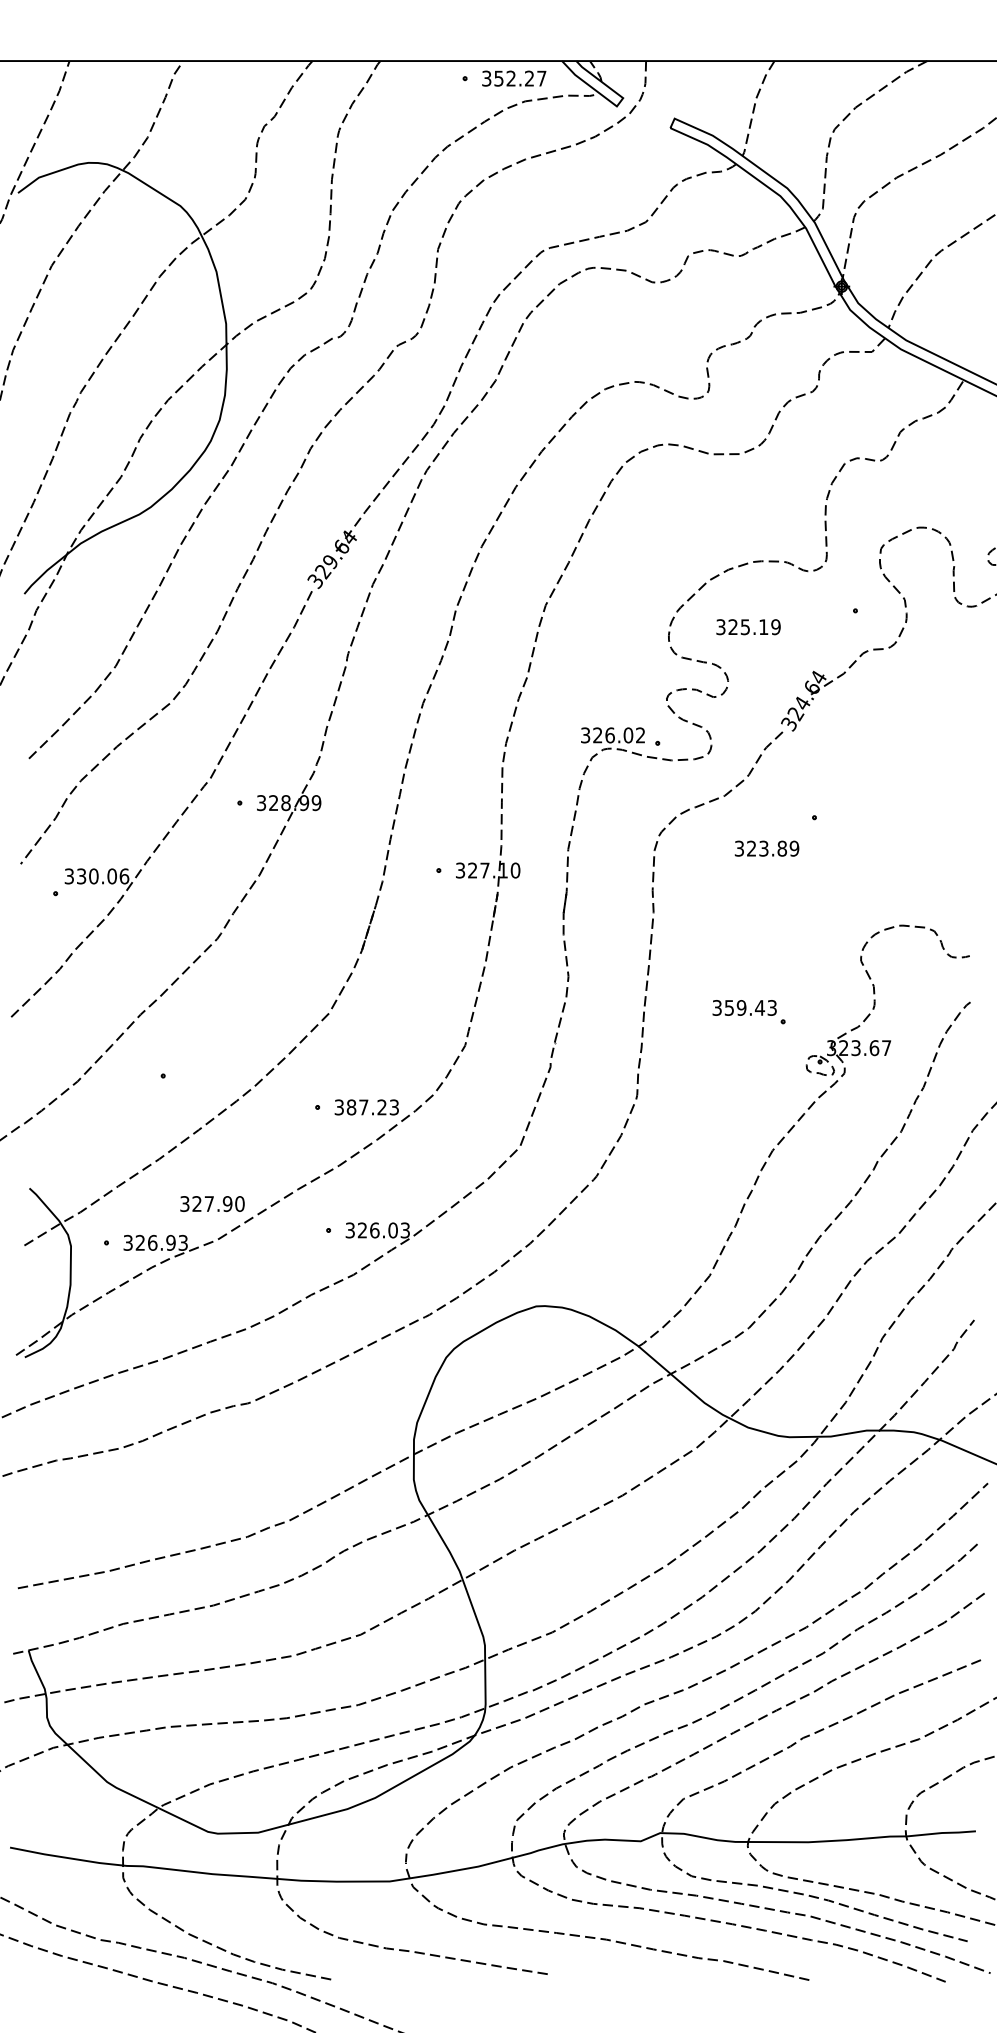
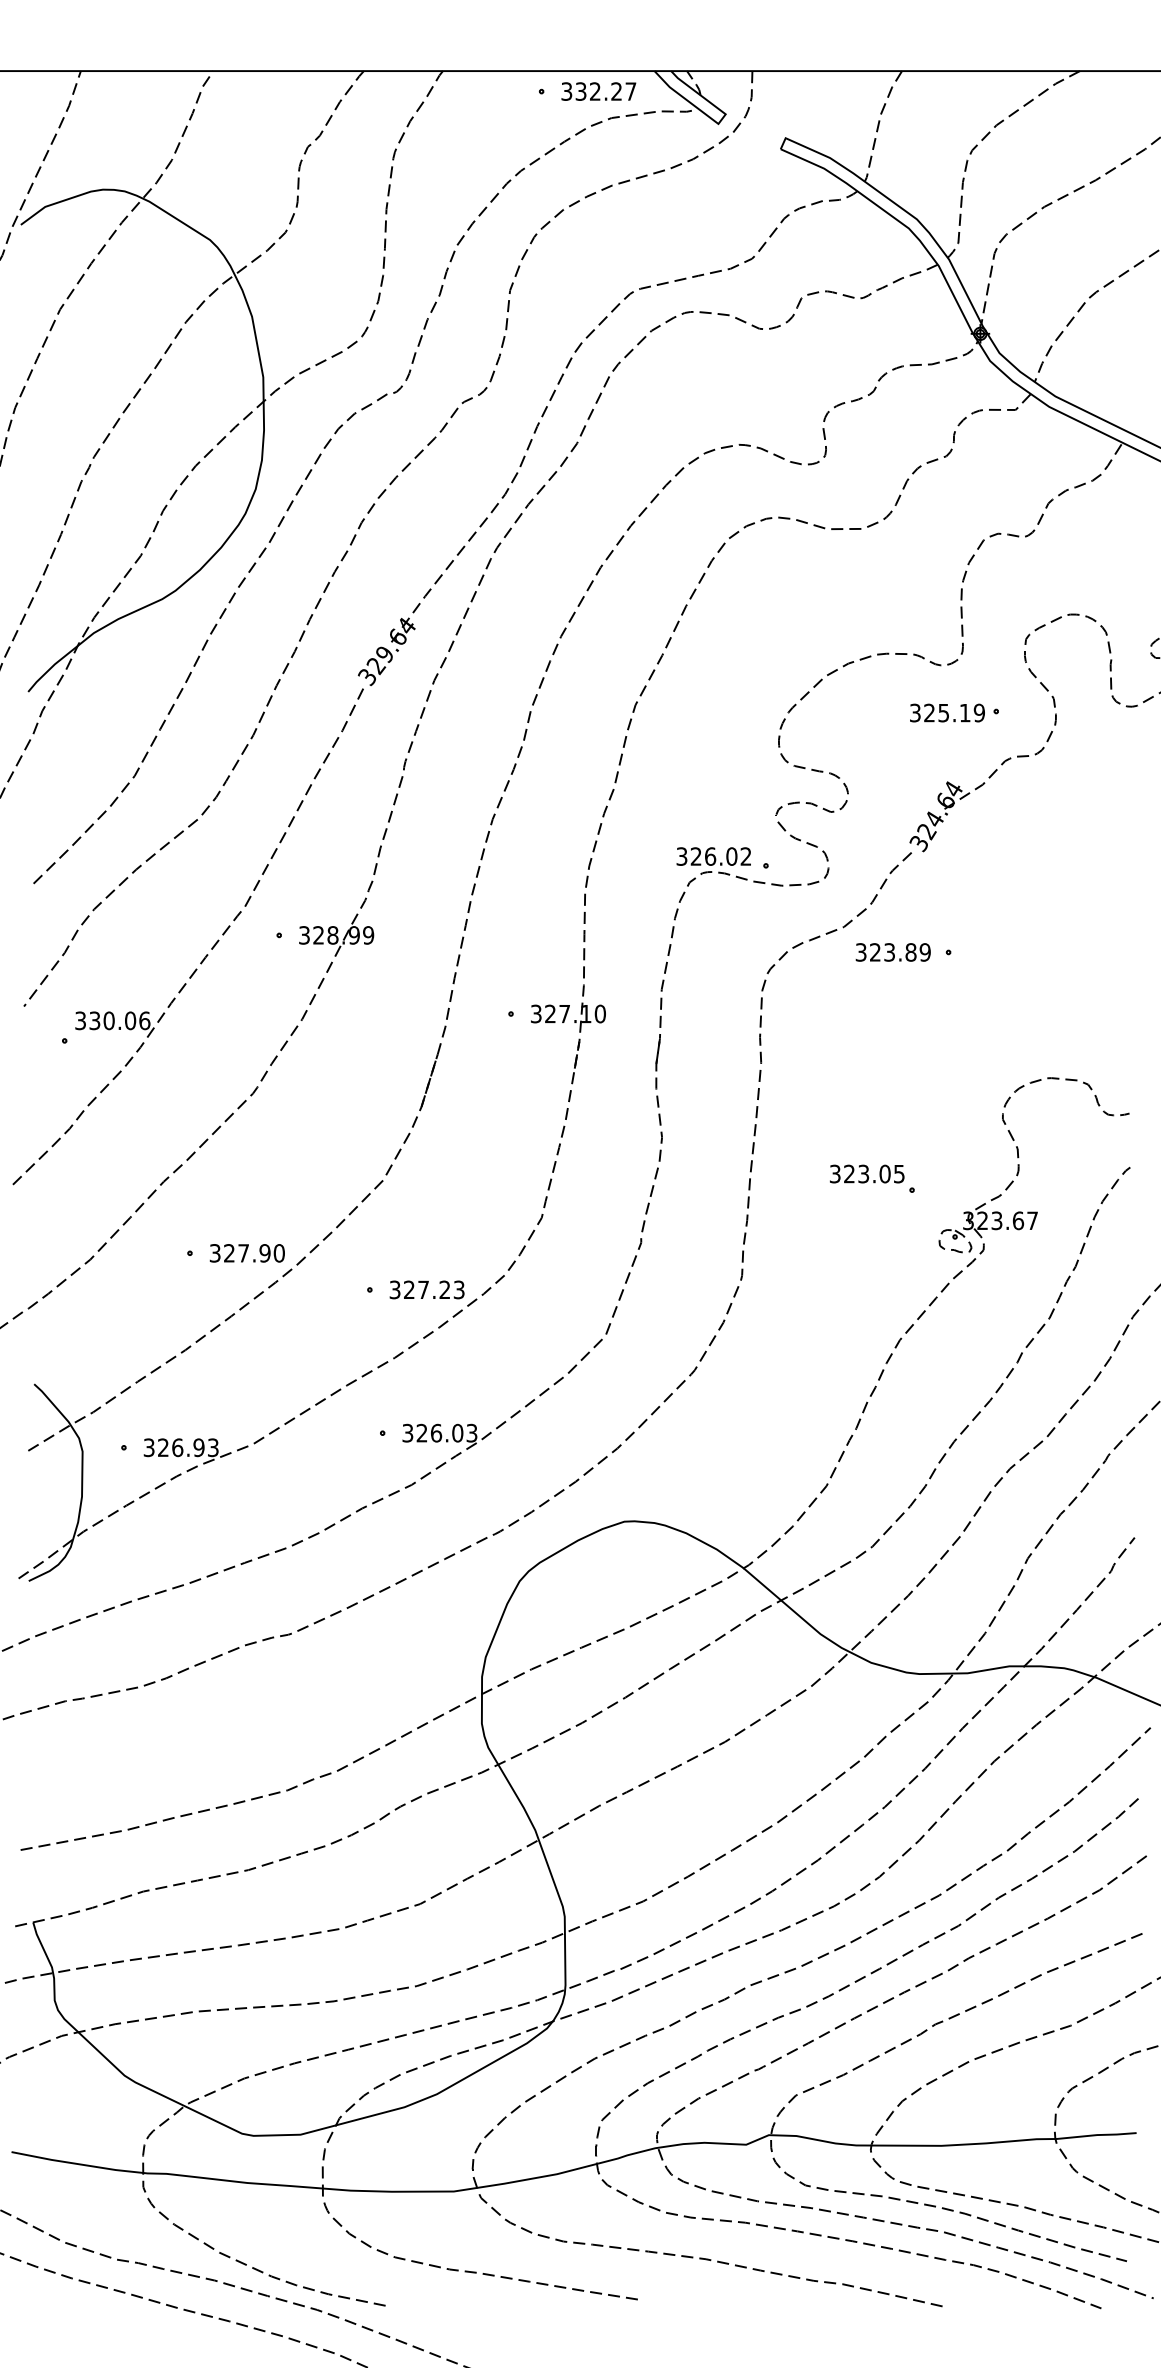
text: (498, 77) -> (580, 90), 352.27 -> 332.27
text: (748, 627) -> (947, 713), moved
text: (766, 848) -> (892, 952), moved
text: (750, 1007) -> (874, 1173), 359.43 -> 323.05
text: (351, 1107) -> (409, 1289), 387.23 -> 327.23
text: (212, 1203) -> (247, 1252), moved

